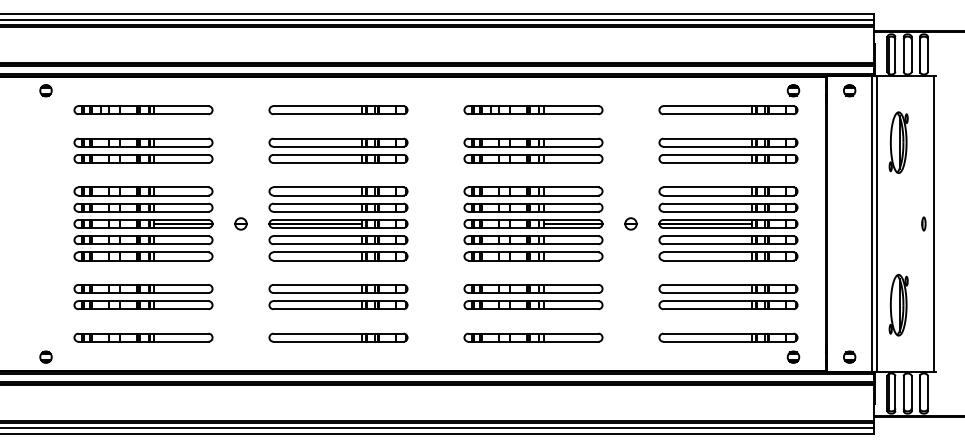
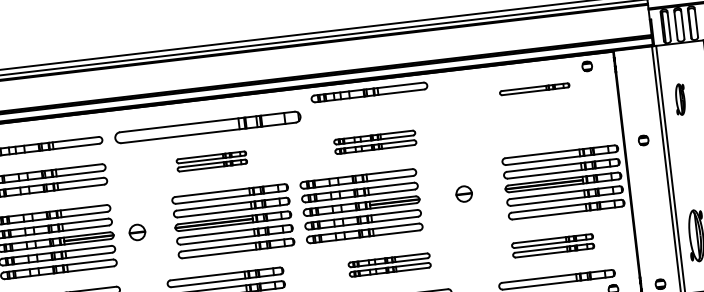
part: (849, 90) -> (643, 140), moved
part: (338, 110) -> (207, 127), size x1.6
part: (533, 110) -> (369, 92), moved
part: (728, 110) -> (534, 89), size x0.6
part: (898, 142) -> (680, 99), size x0.6
part: (338, 150) -> (211, 161), size x0.6
part: (533, 150) -> (375, 142), size x0.7
part: (728, 150) -> (538, 122), removed
part: (240, 223) -> (136, 232), size x1.6
part: (338, 223) -> (233, 220), moved
part: (533, 223) -> (361, 205), moved
part: (630, 223) -> (463, 193), size x1.6
part: (728, 223) -> (563, 182), moved
part: (533, 297) -> (389, 265), size x0.7
part: (728, 297) -> (553, 246), size x0.7

